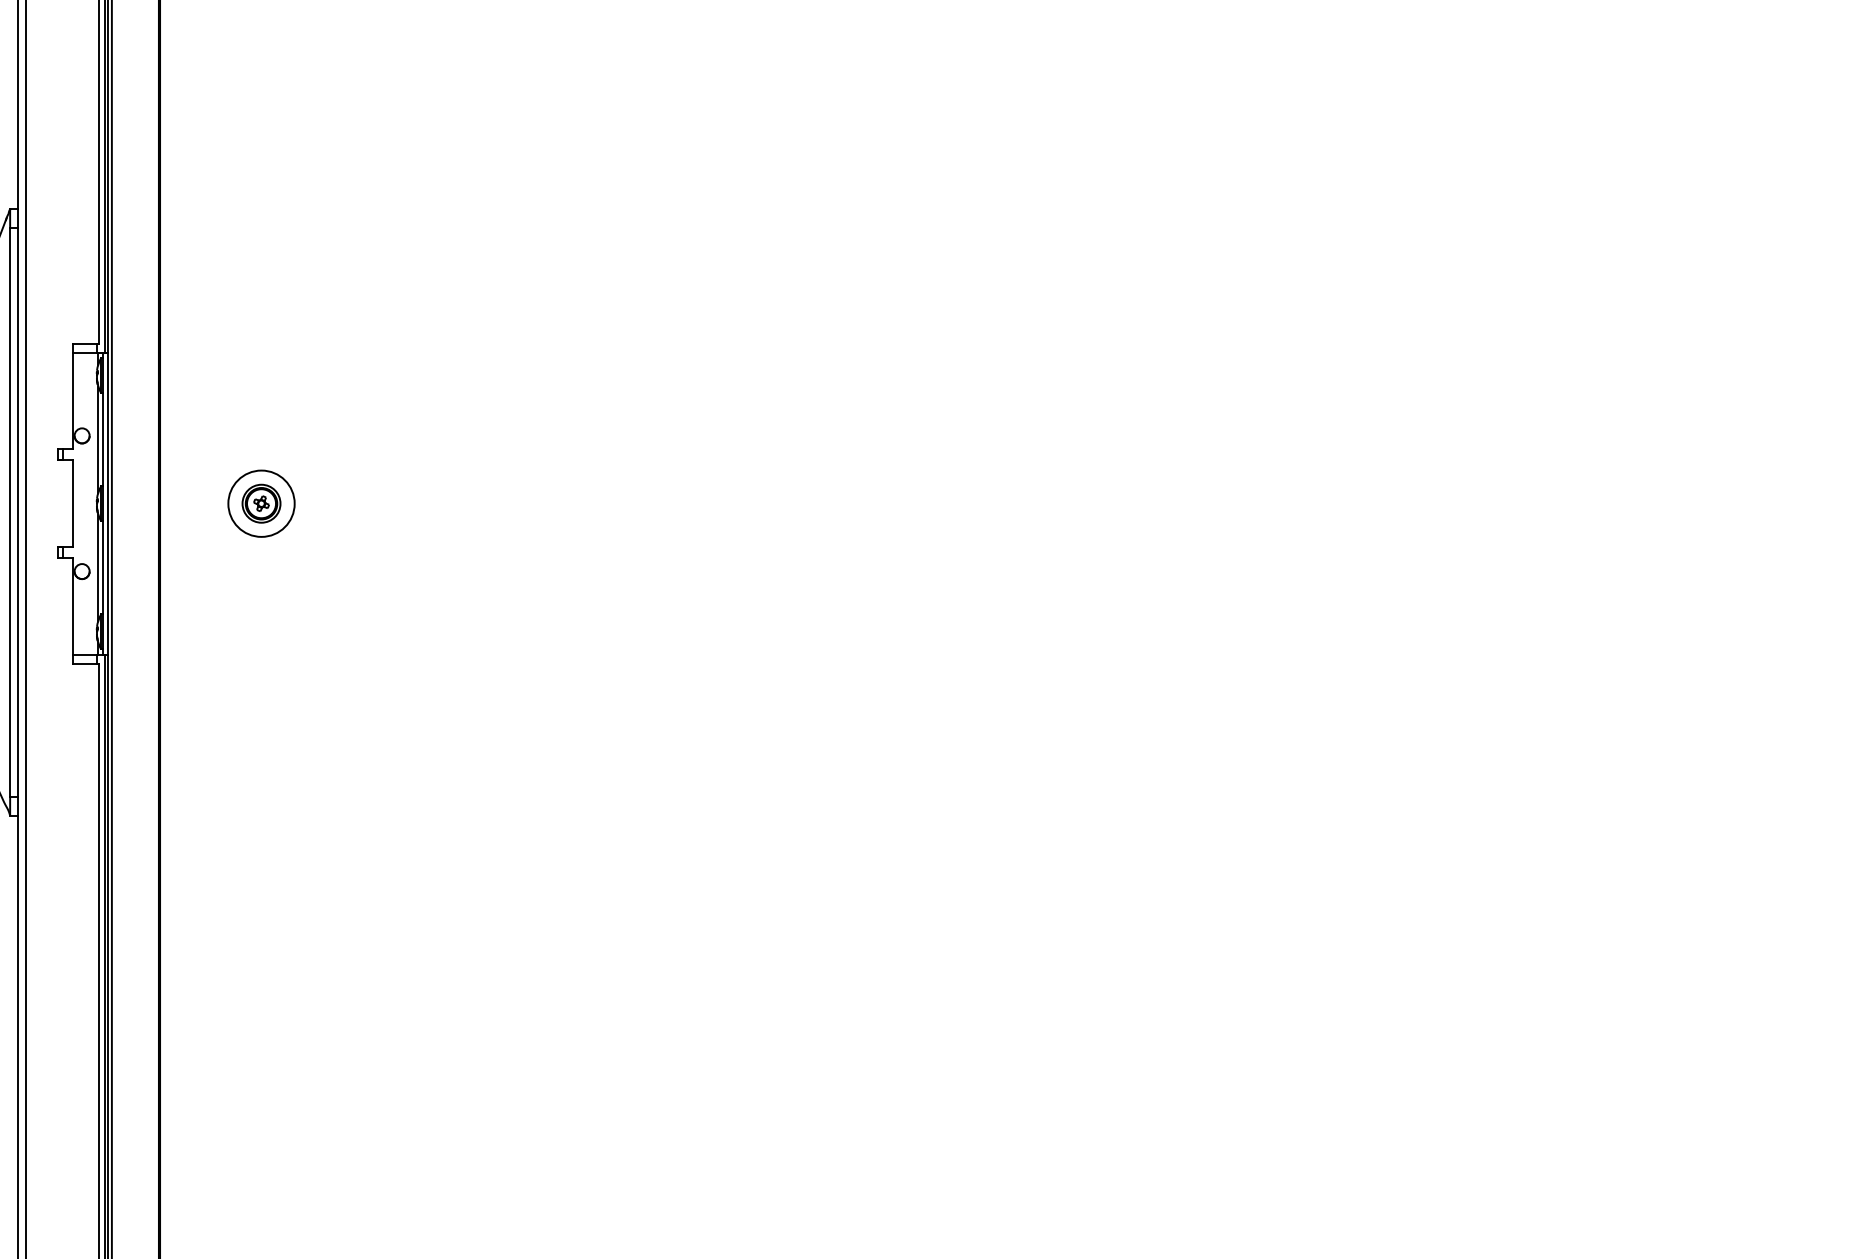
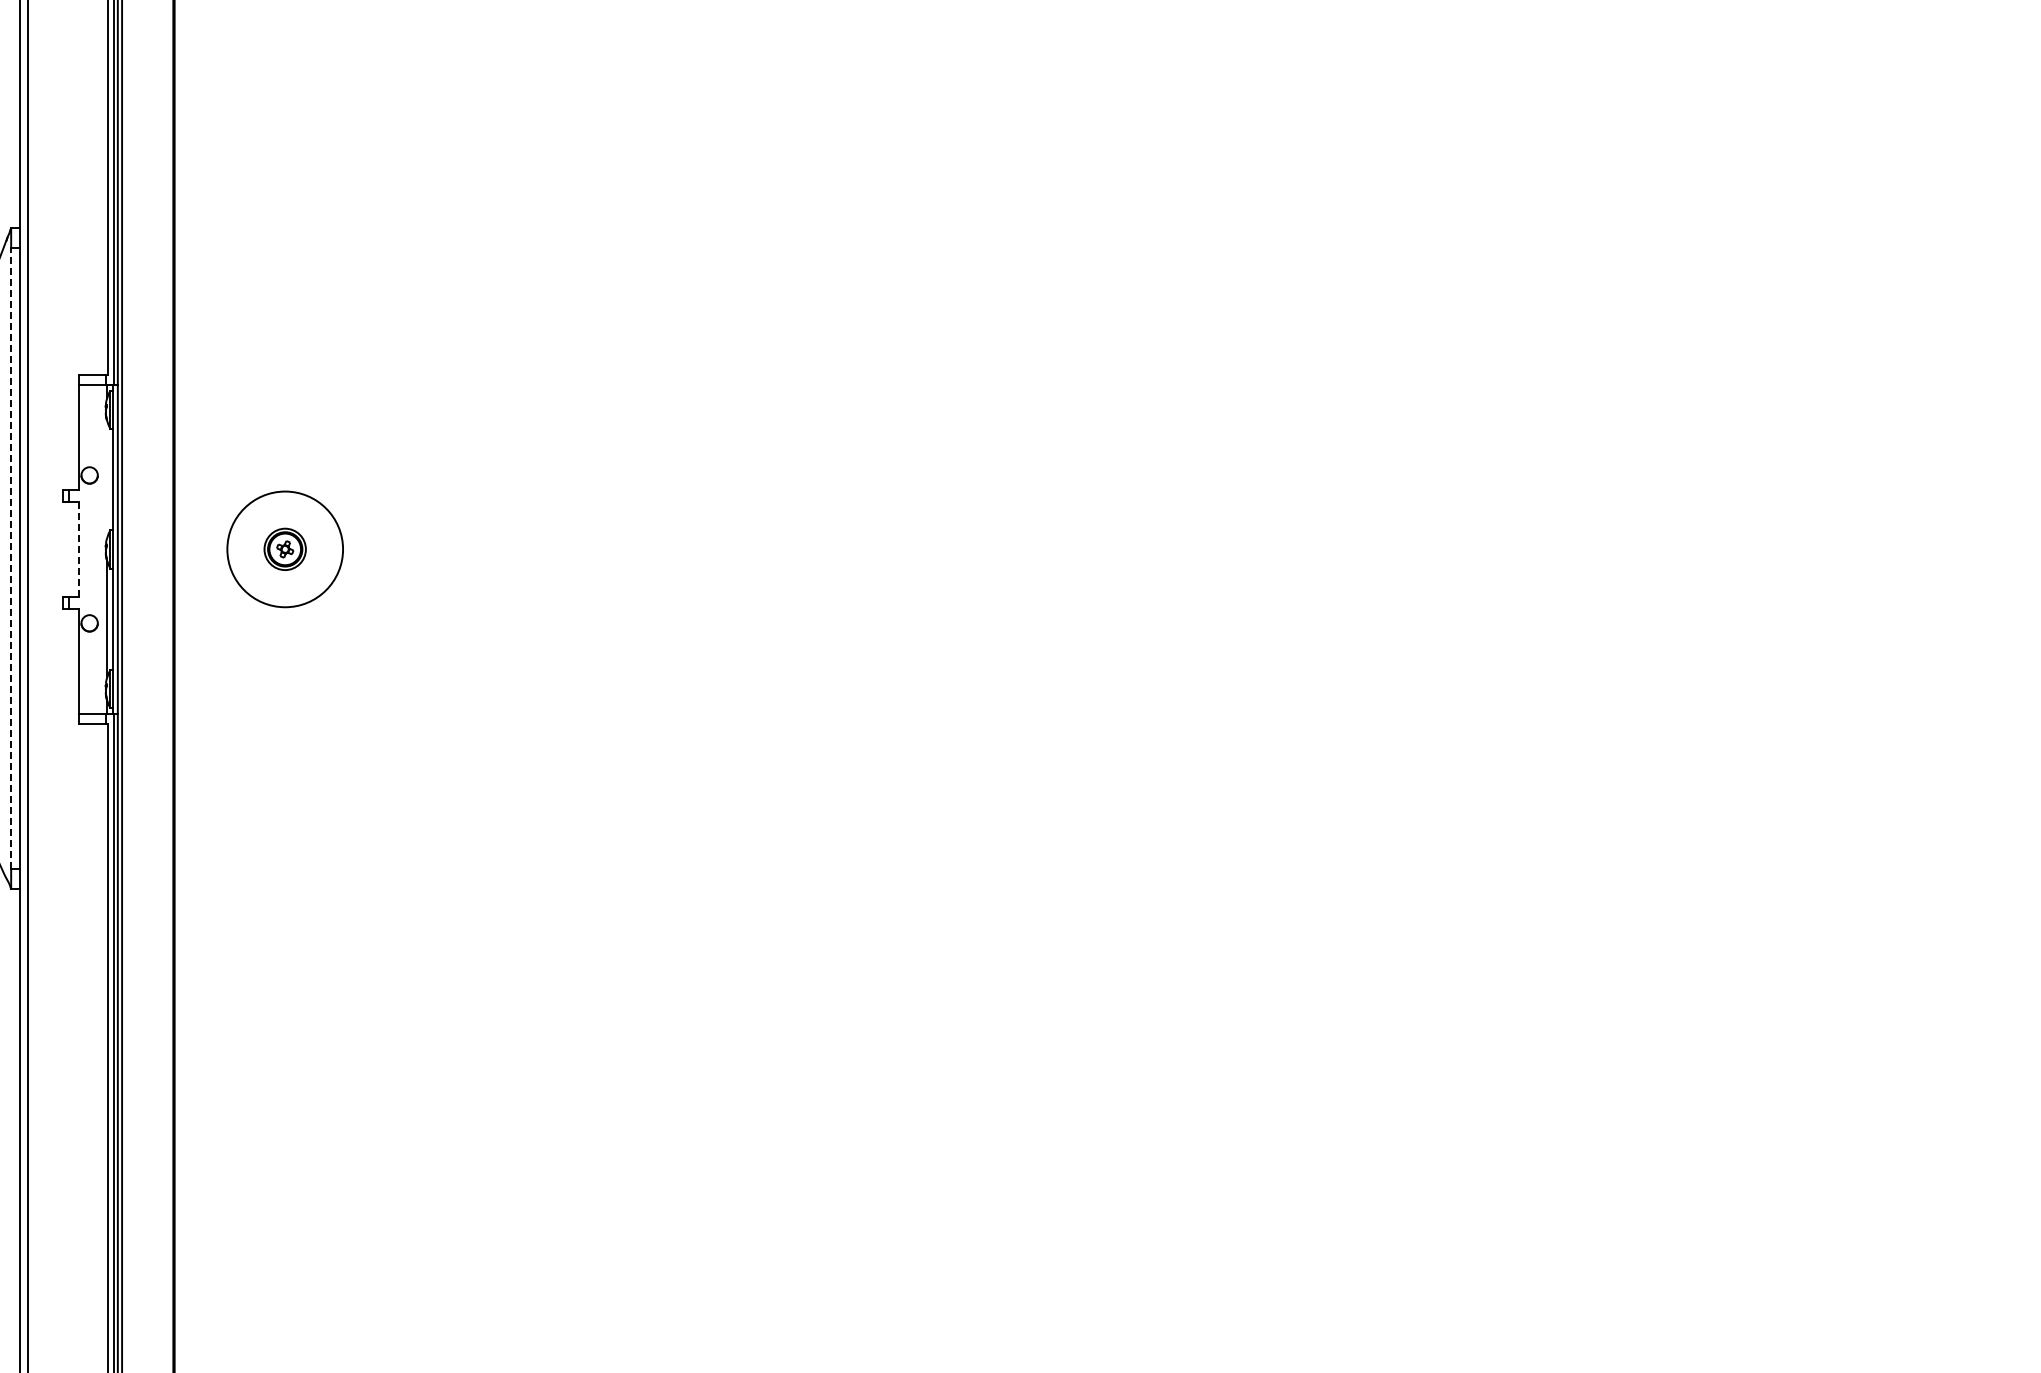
line: (98, 439) -> (107, 479), removed
line: (72, 503) -> (79, 549), solid -> dashed
circle: (261, 503) -> (285, 549), size x1.6
line: (10, 512) -> (11, 558), solid -> dashed

